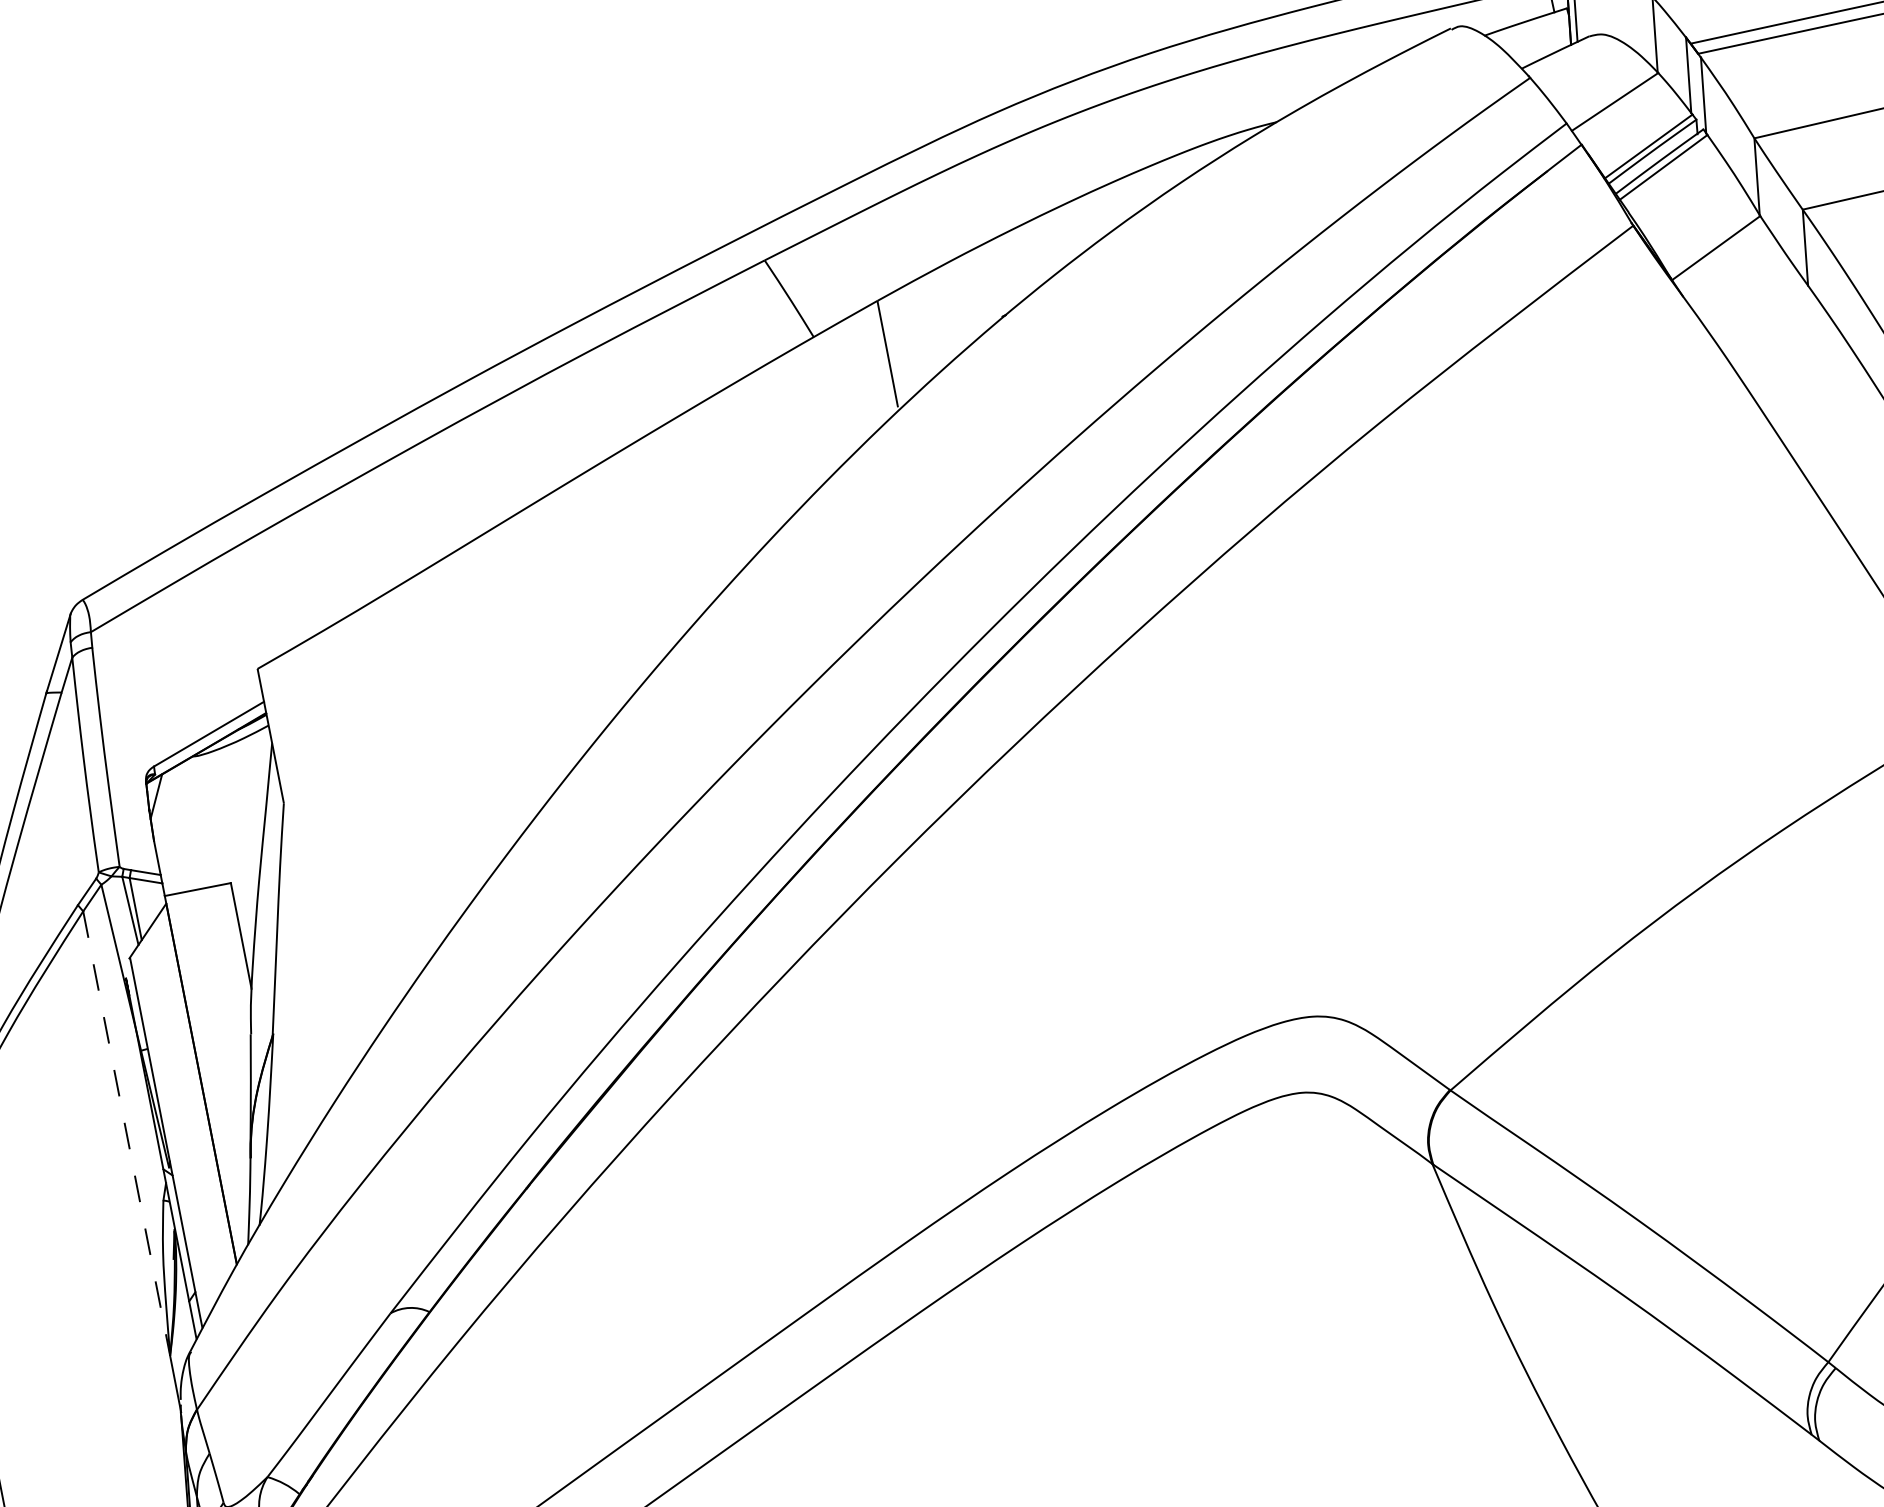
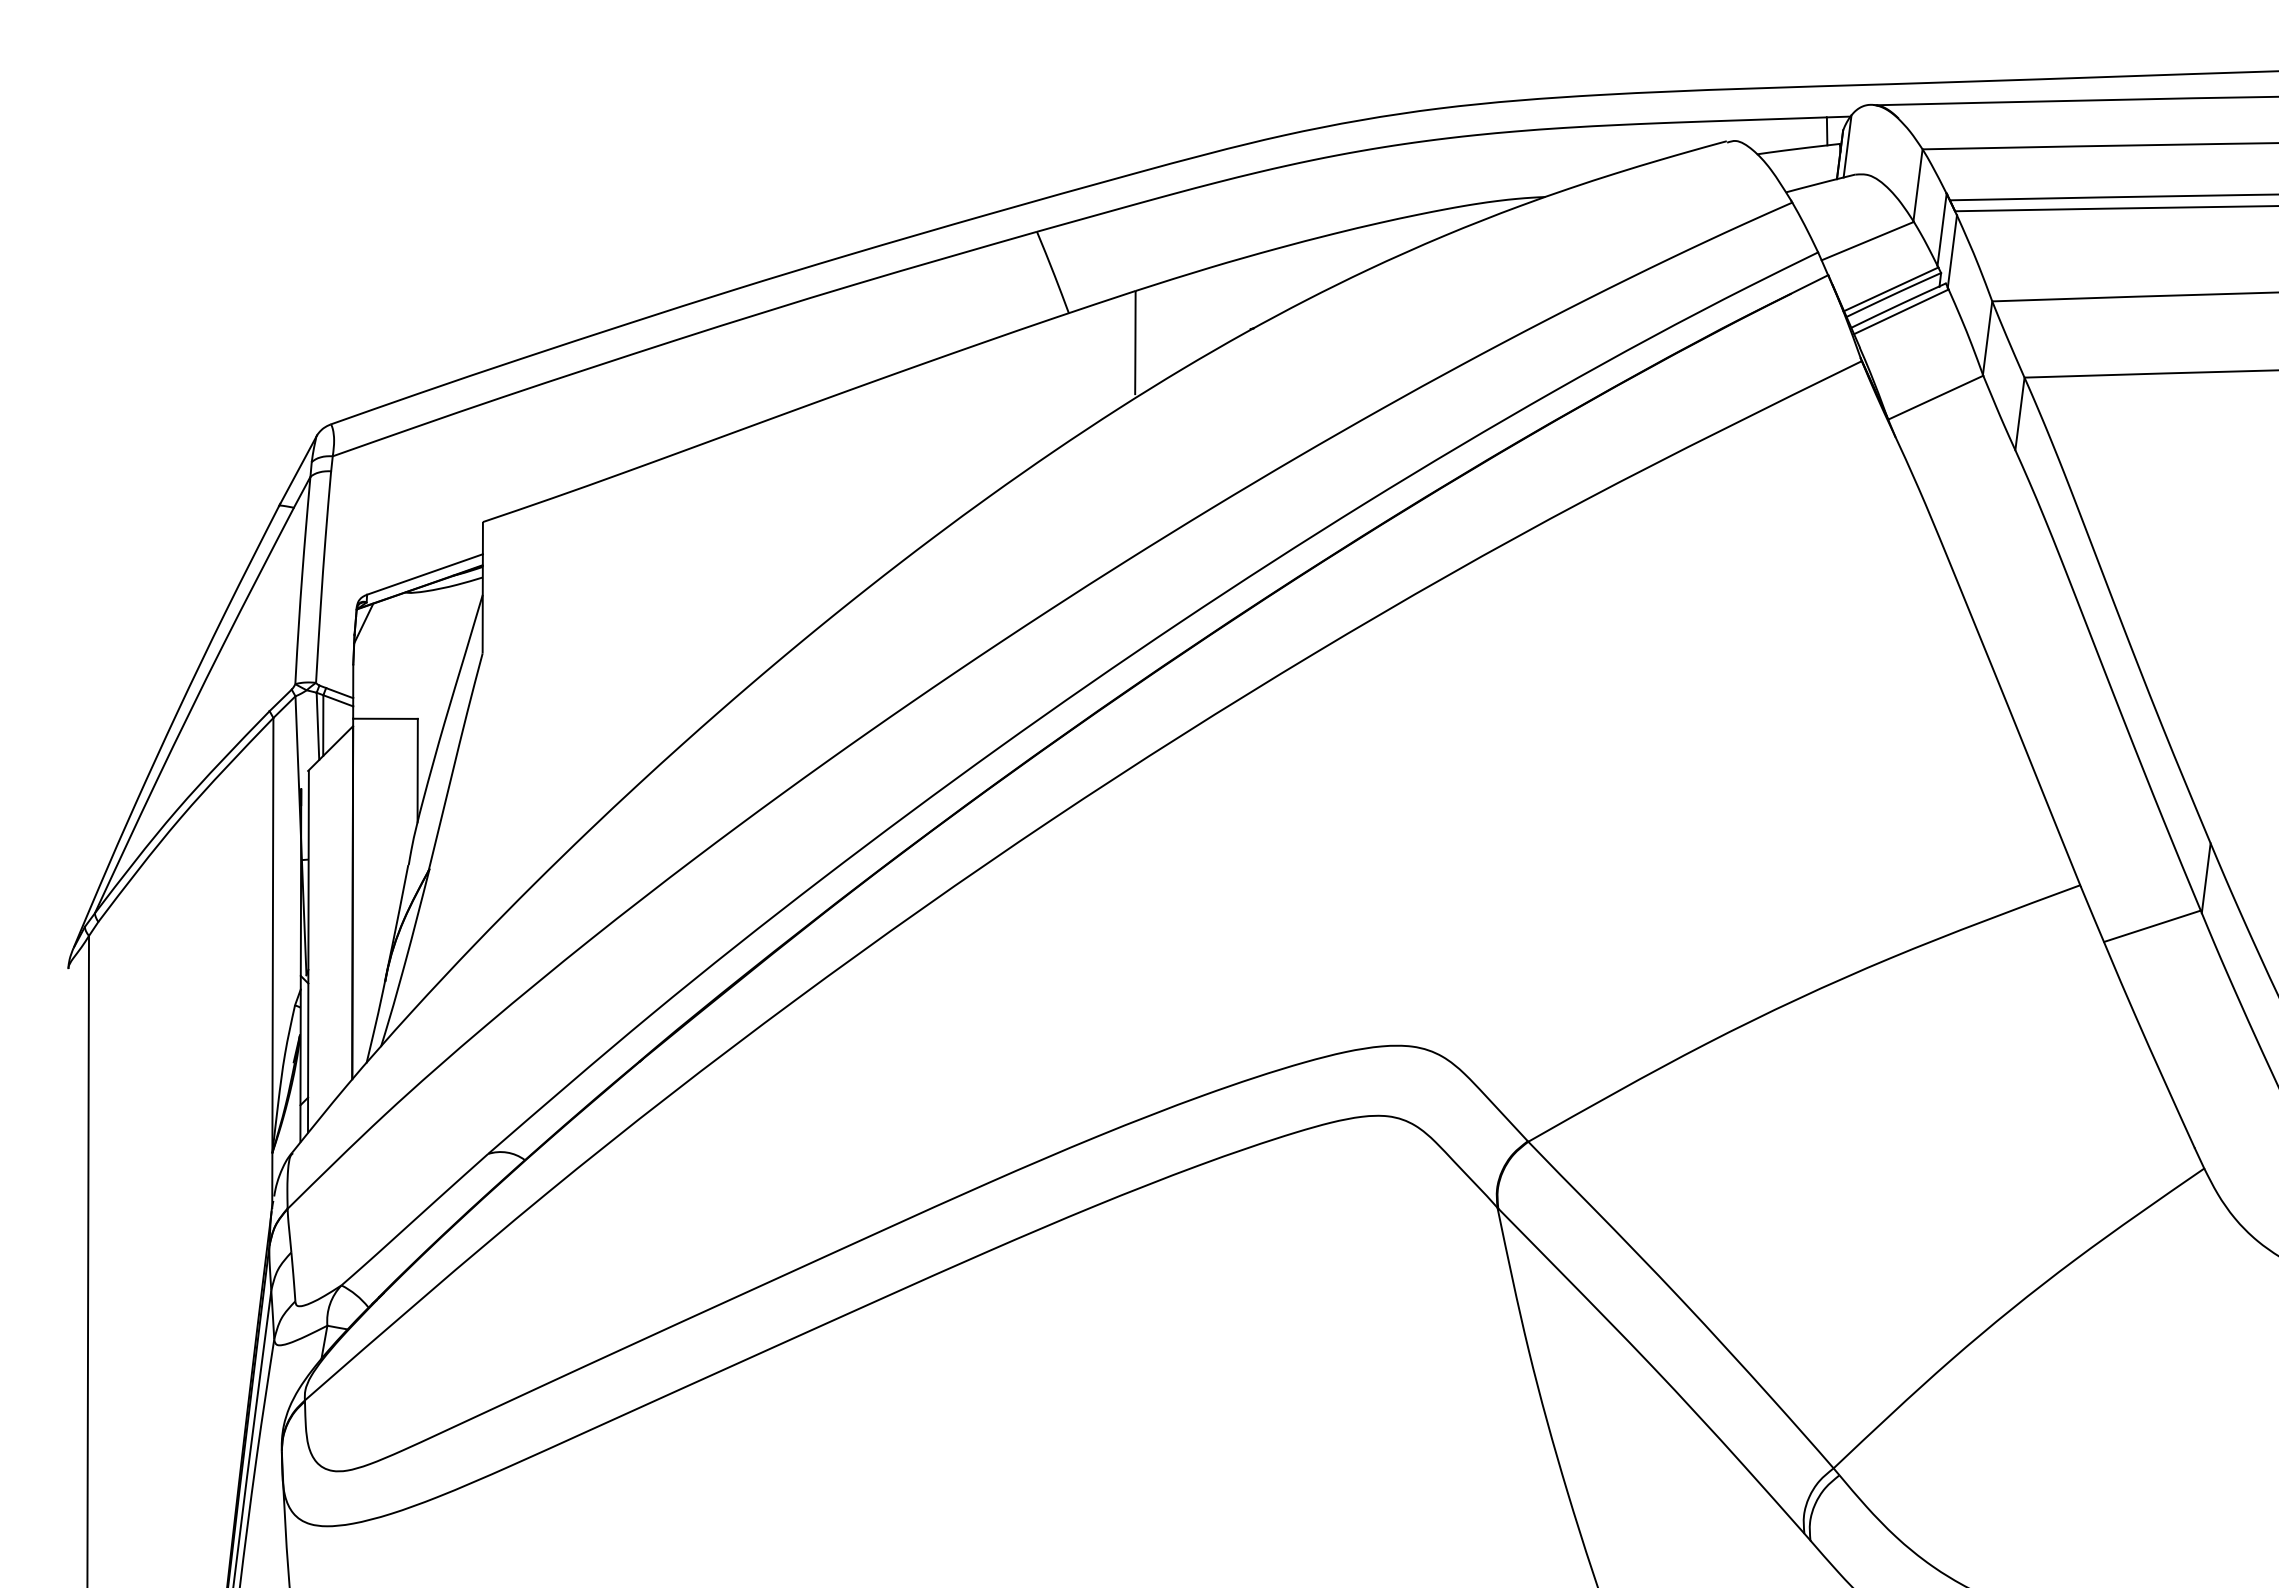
line: (126, 1133) -> (272, 935), dashed -> solid

